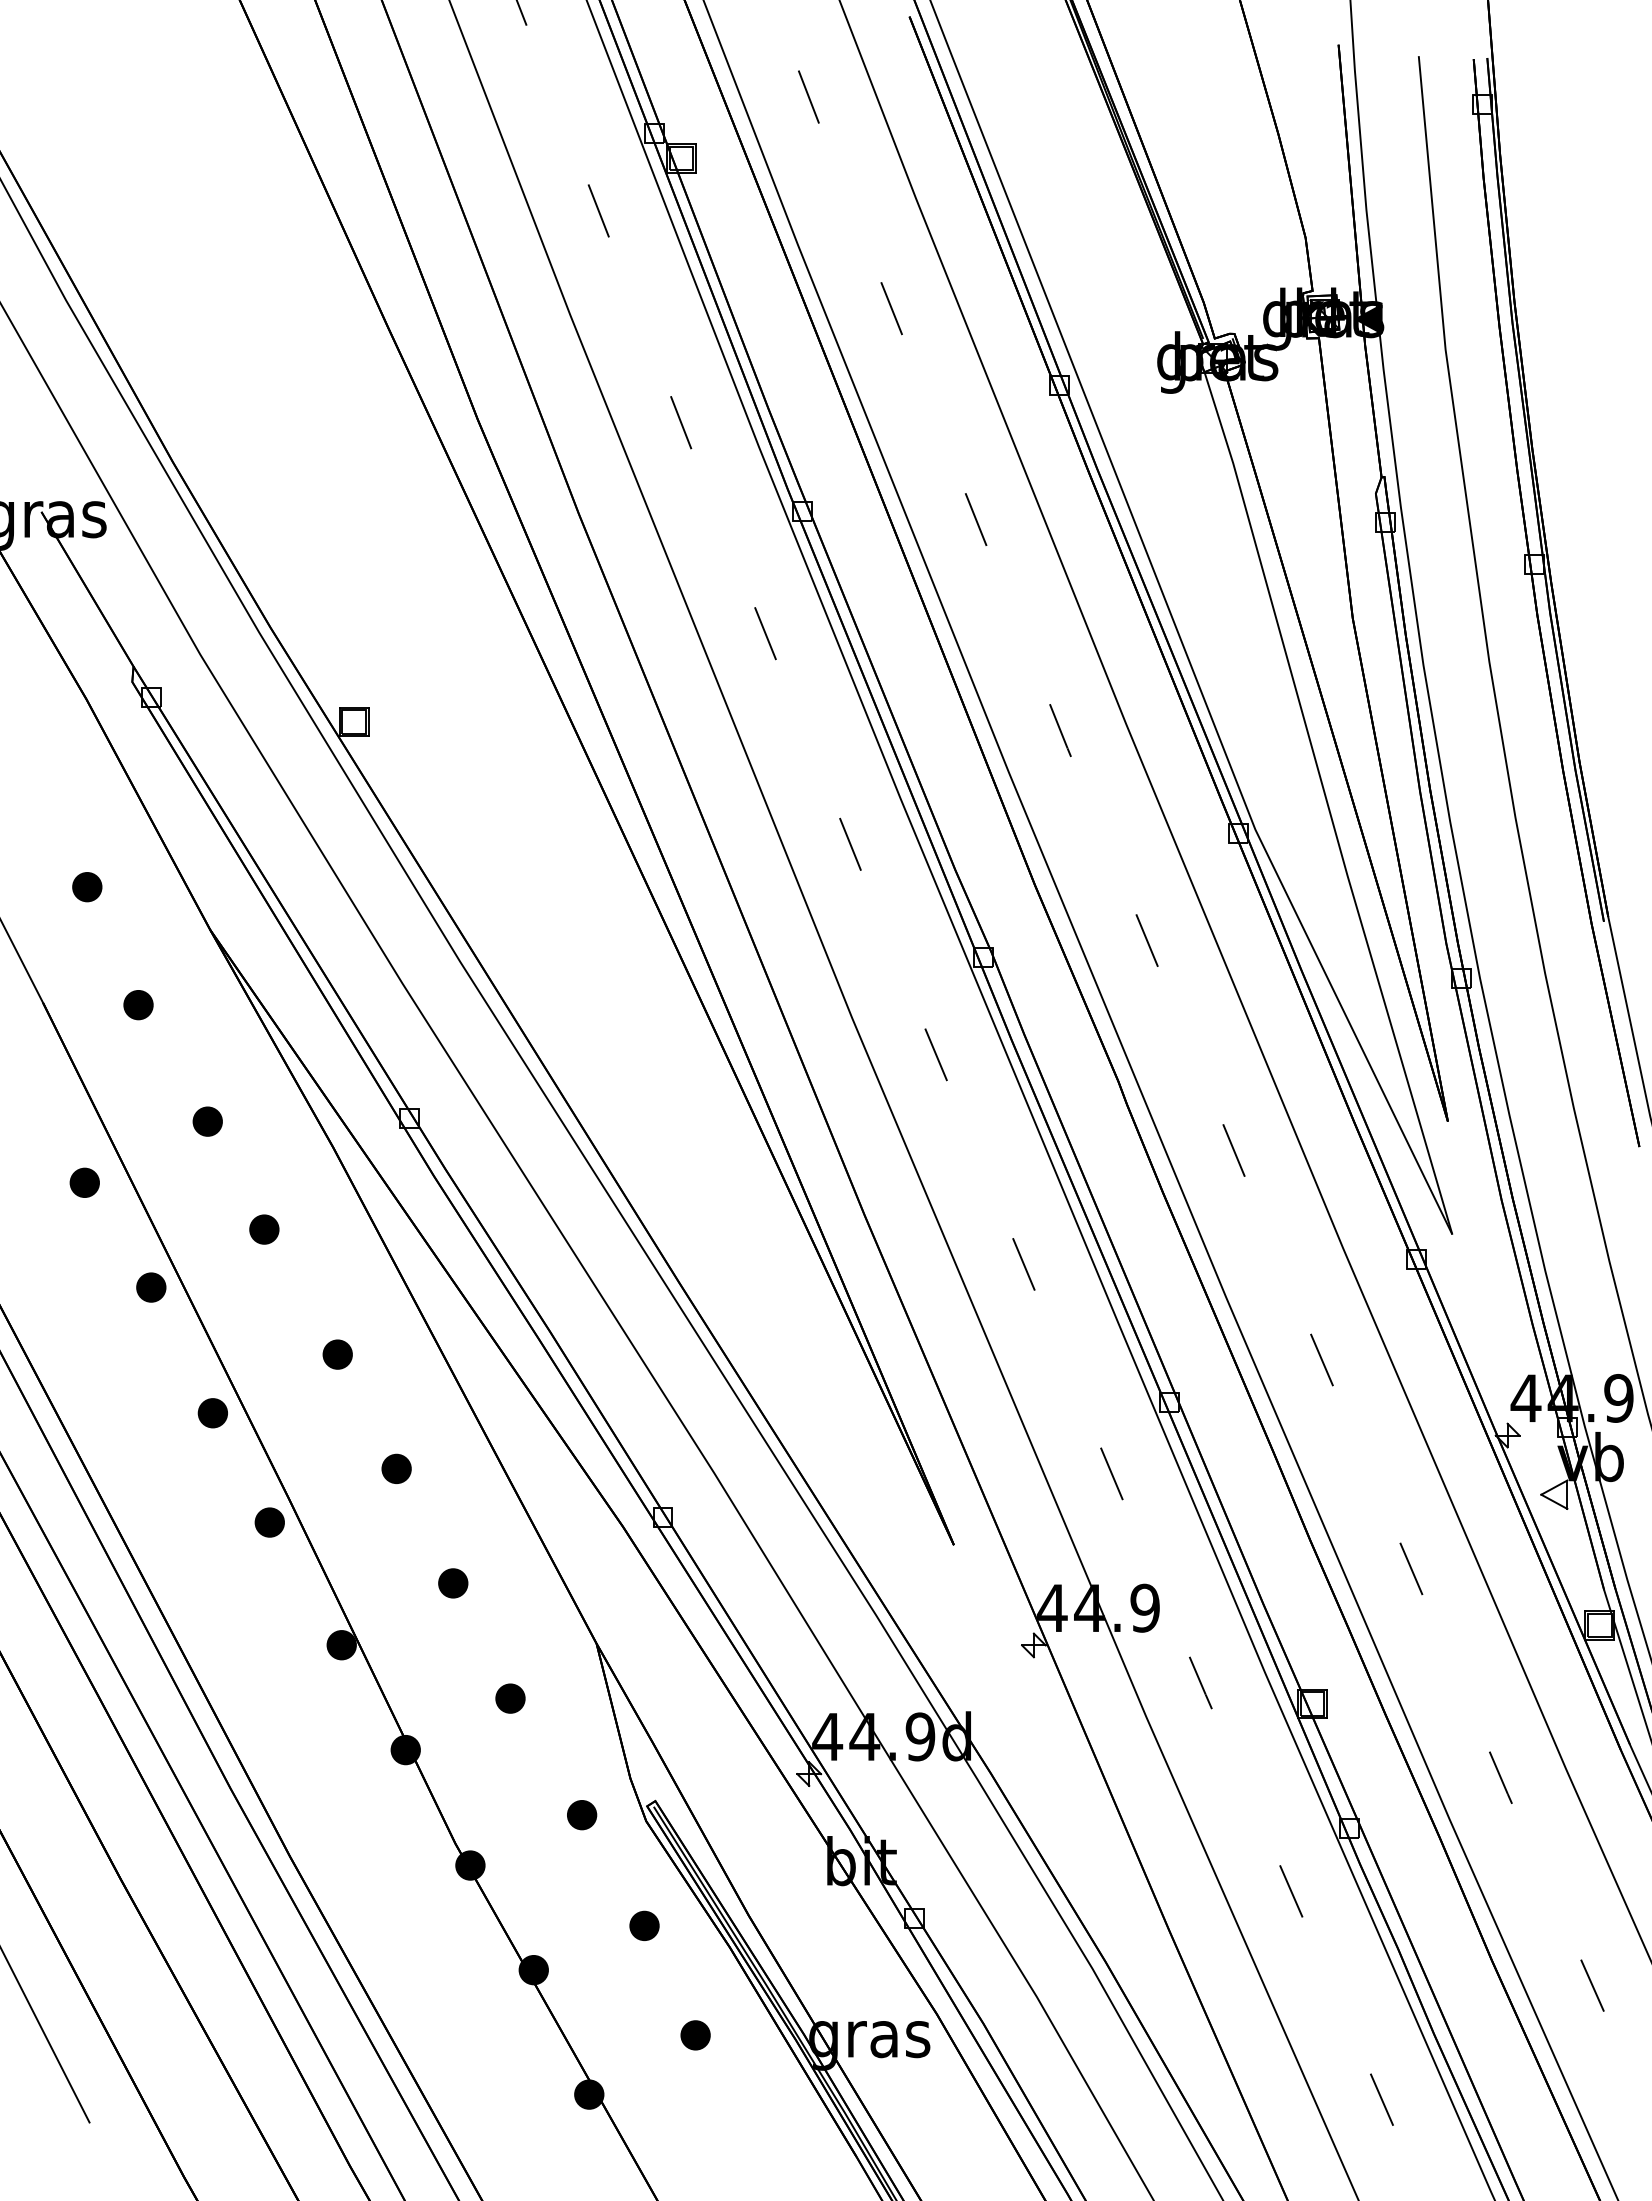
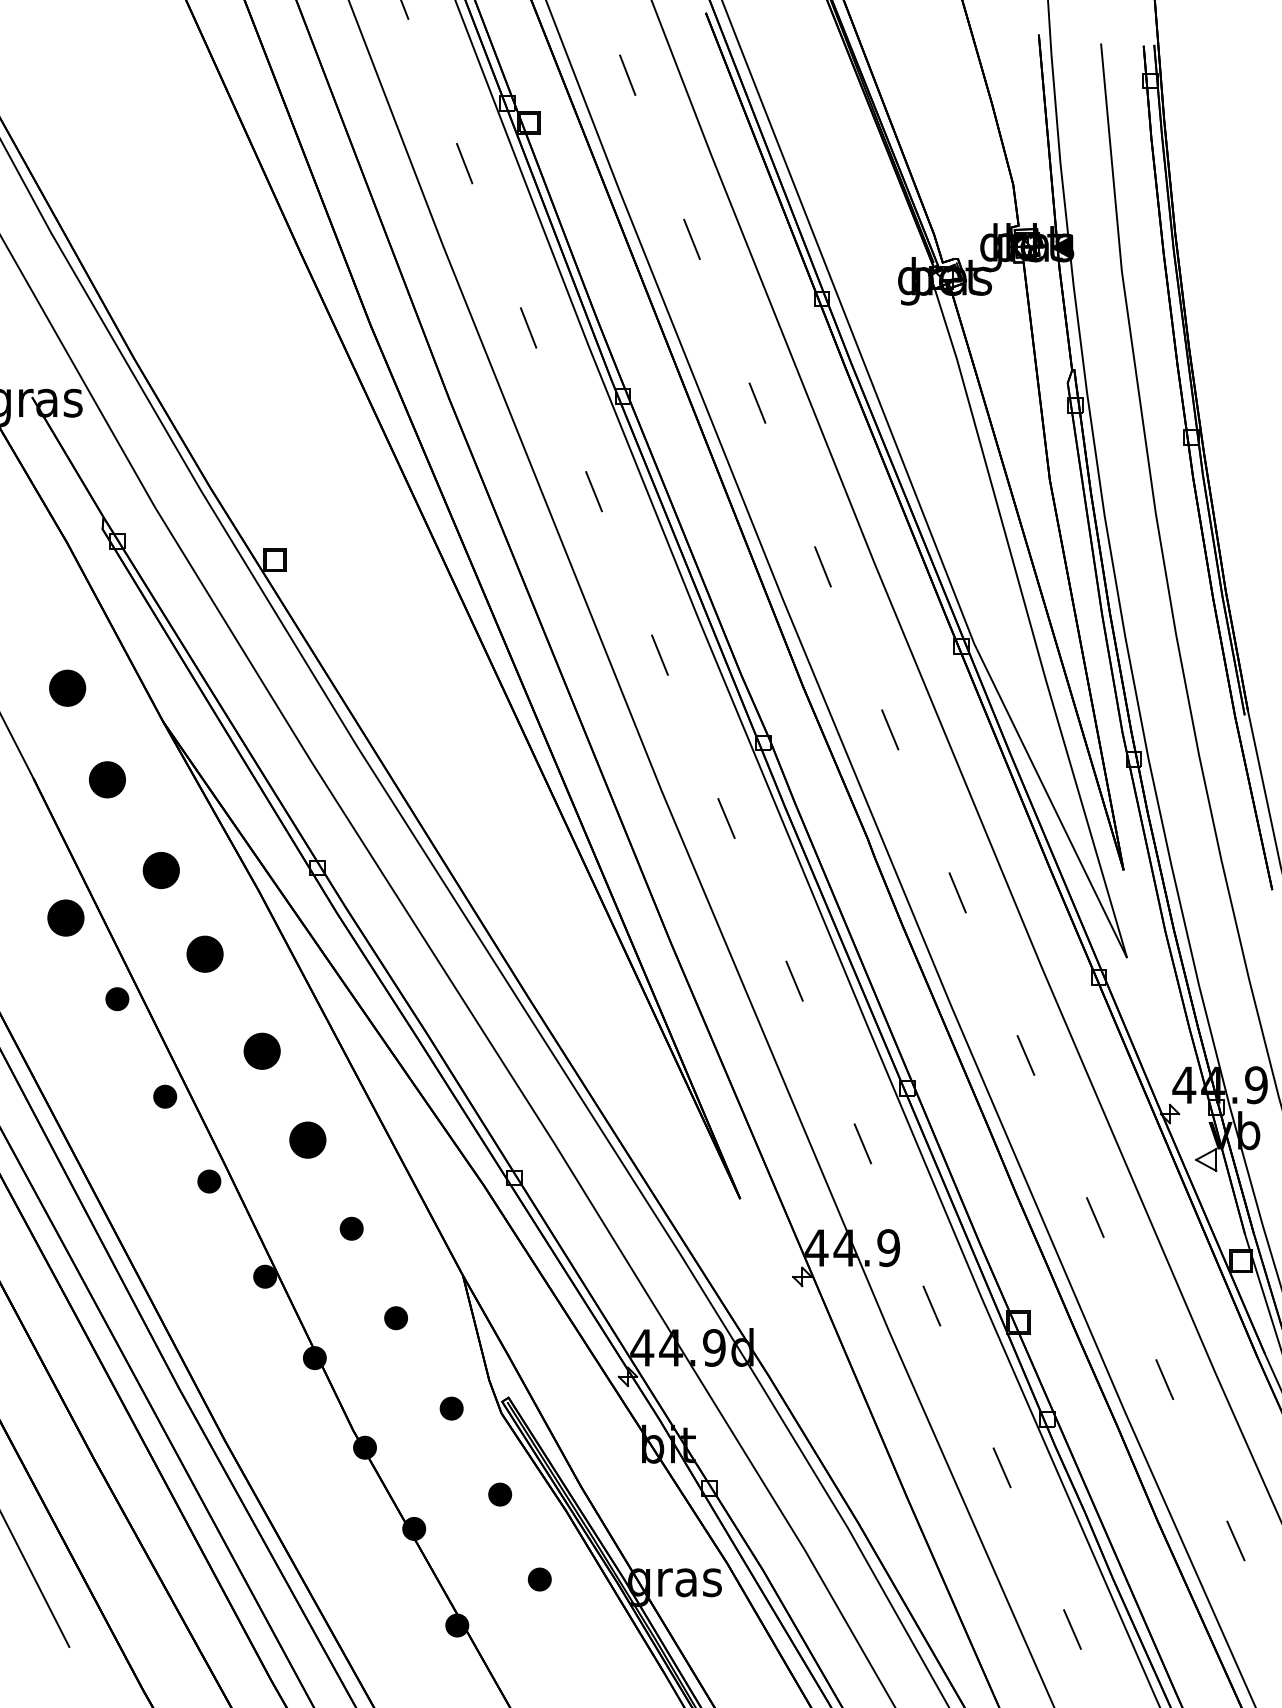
part: (87, 887) -> (67, 688), size x1.6
part: (138, 1005) -> (107, 780), size x1.6
part: (207, 1121) -> (160, 870), size x1.6
part: (84, 1182) -> (65, 917), size x1.6
part: (264, 1229) -> (205, 954), size x1.6
part: (337, 1354) -> (261, 1051), size x1.6
part: (396, 1468) -> (307, 1139), size x1.6

